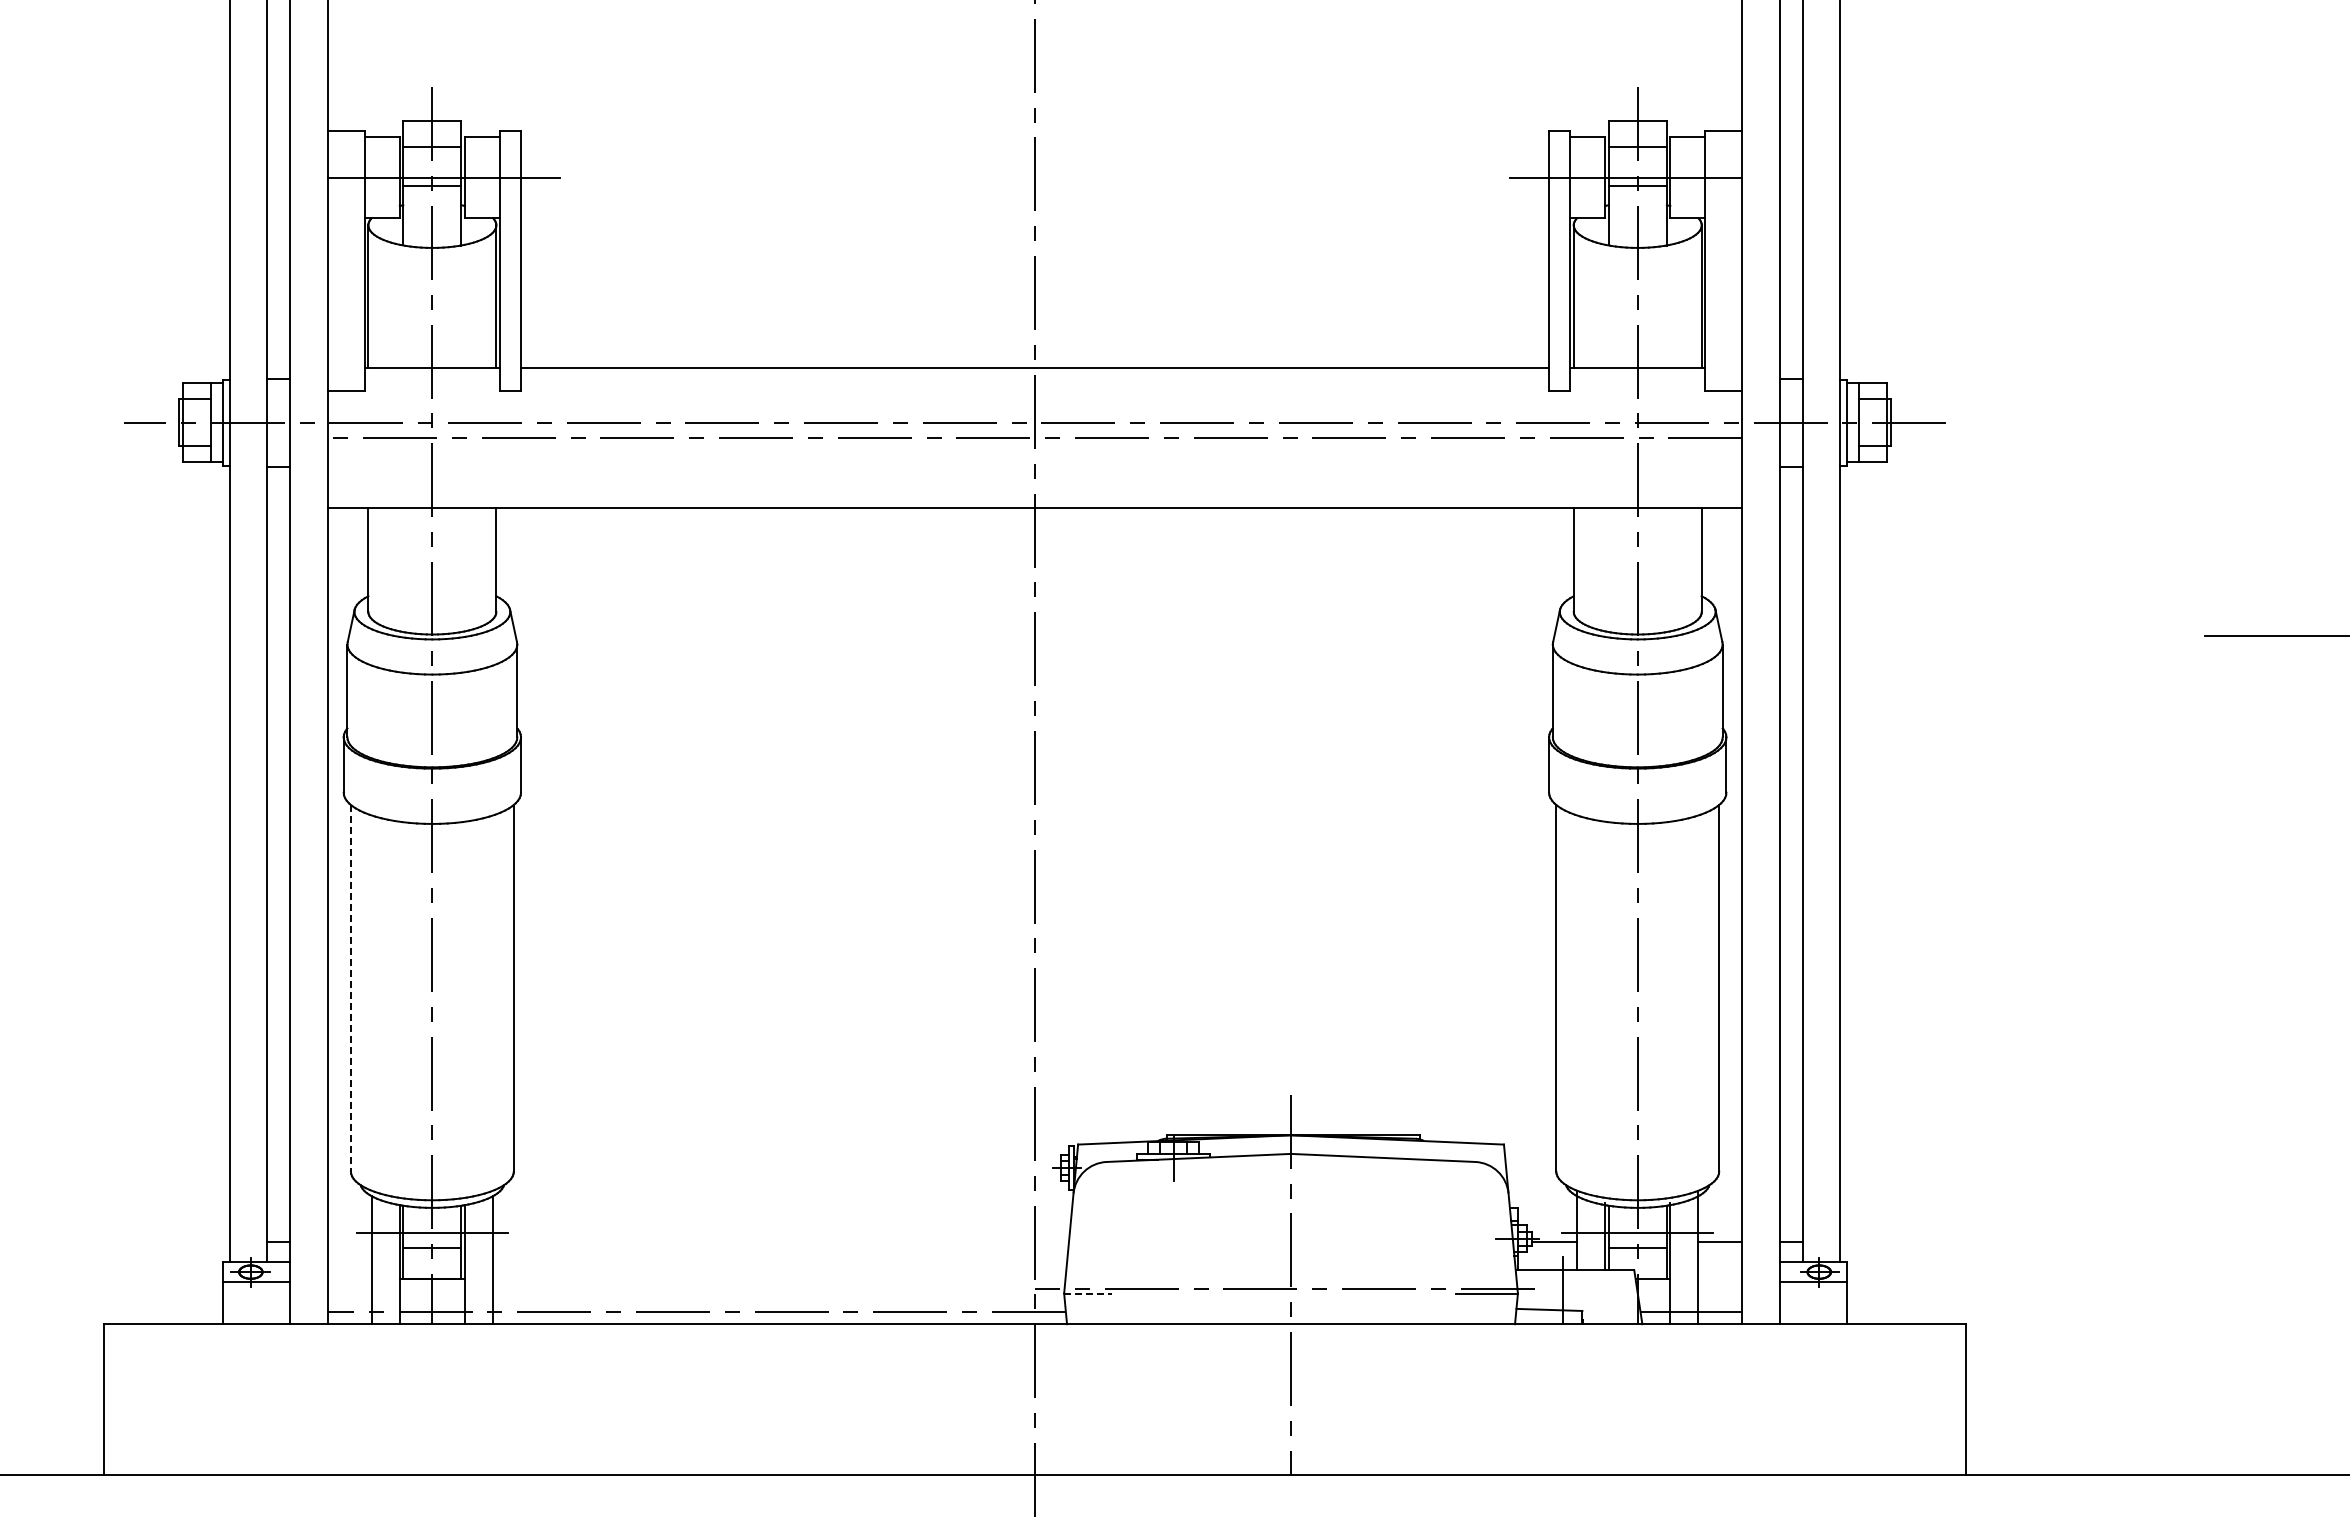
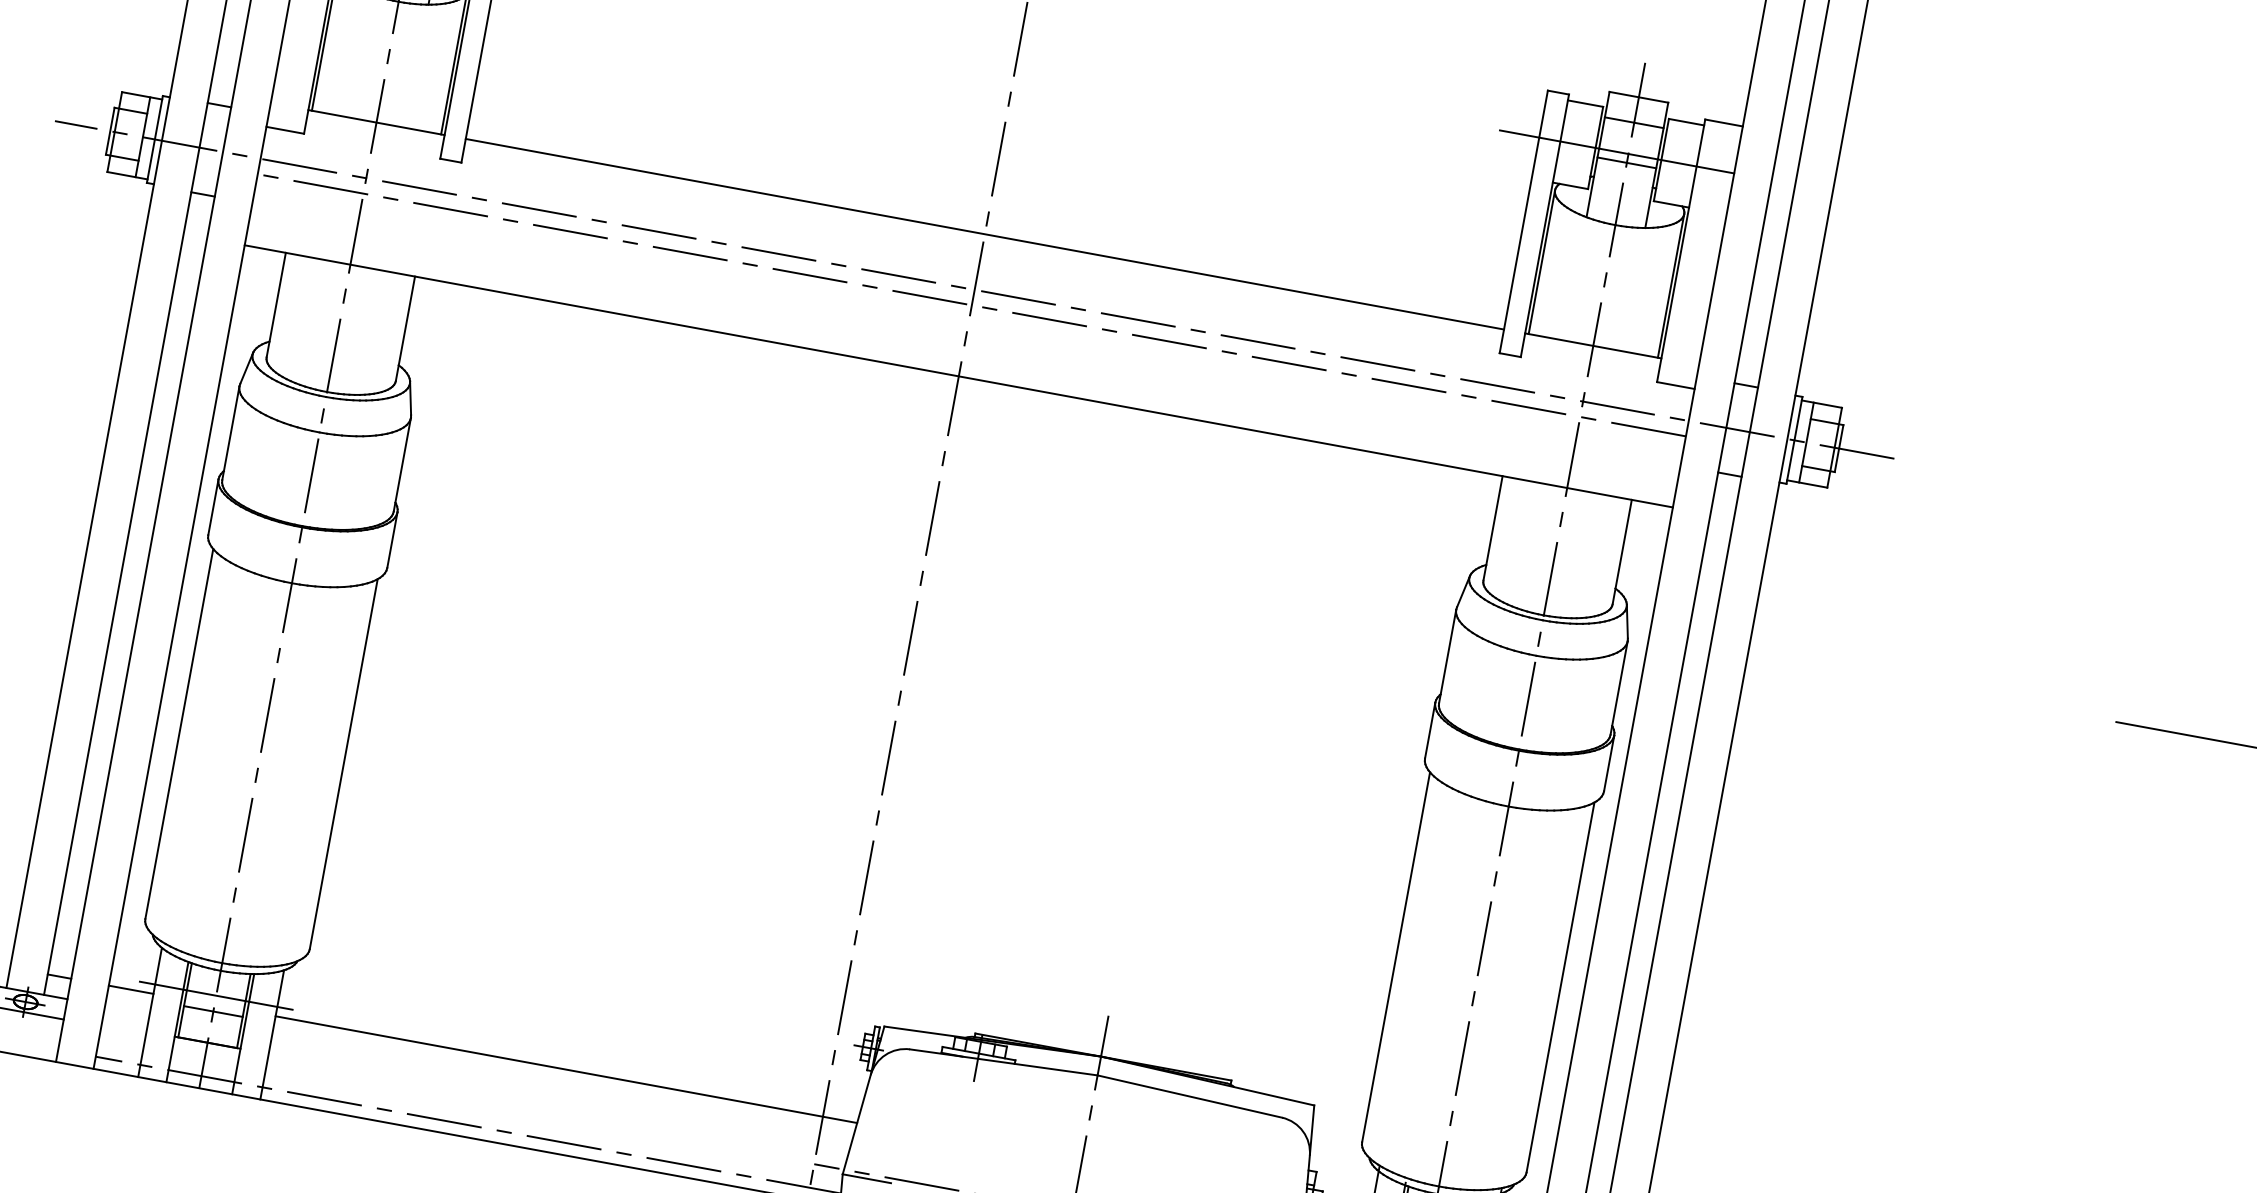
line: (350, 988) -> (178, 734), dashed -> solid
line: (349, 1241) -> (130, 989), added
line: (780, 1241) -> (566, 1069), added
line: (1088, 1293) -> (867, 1178), dashed -> solid

